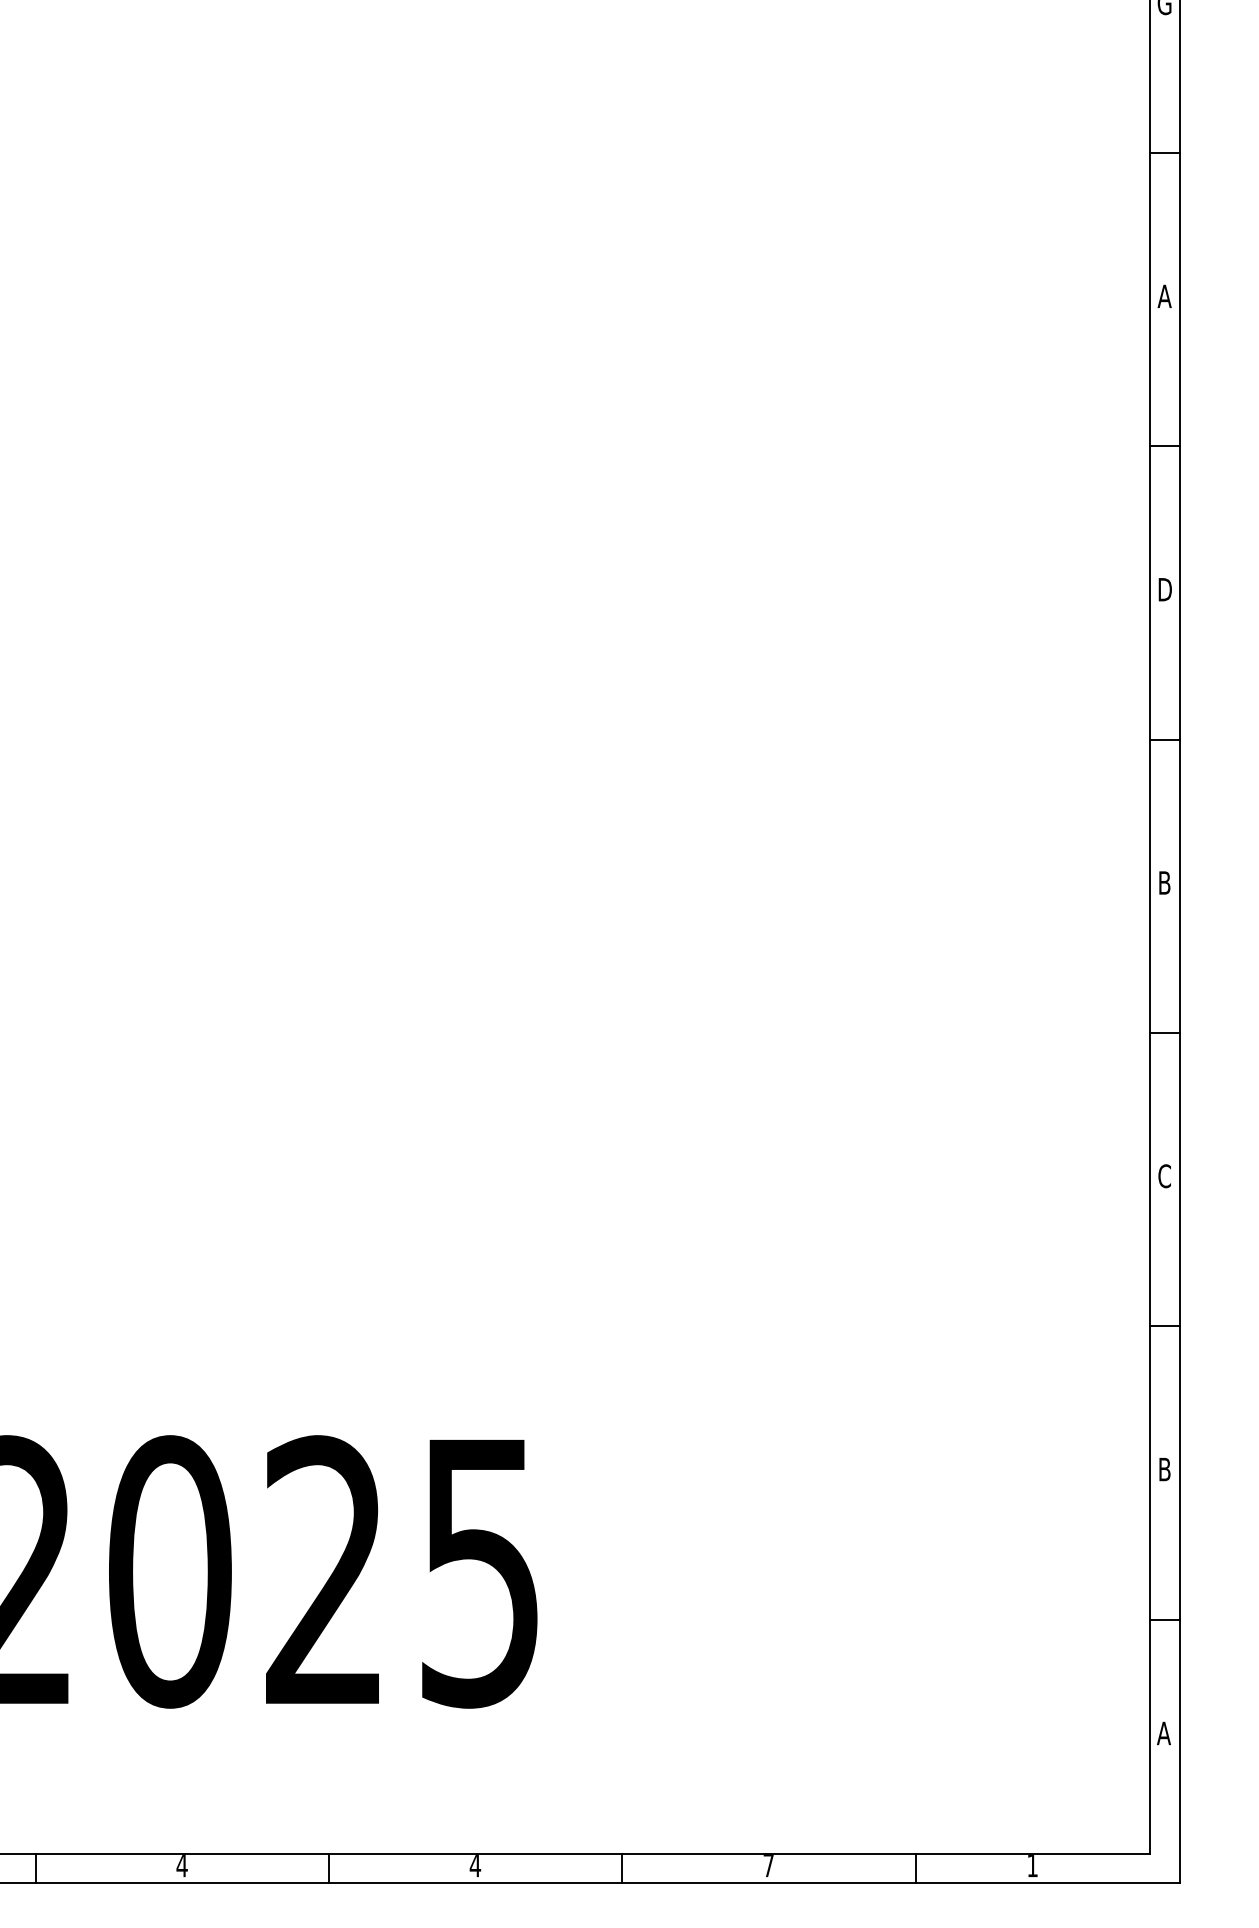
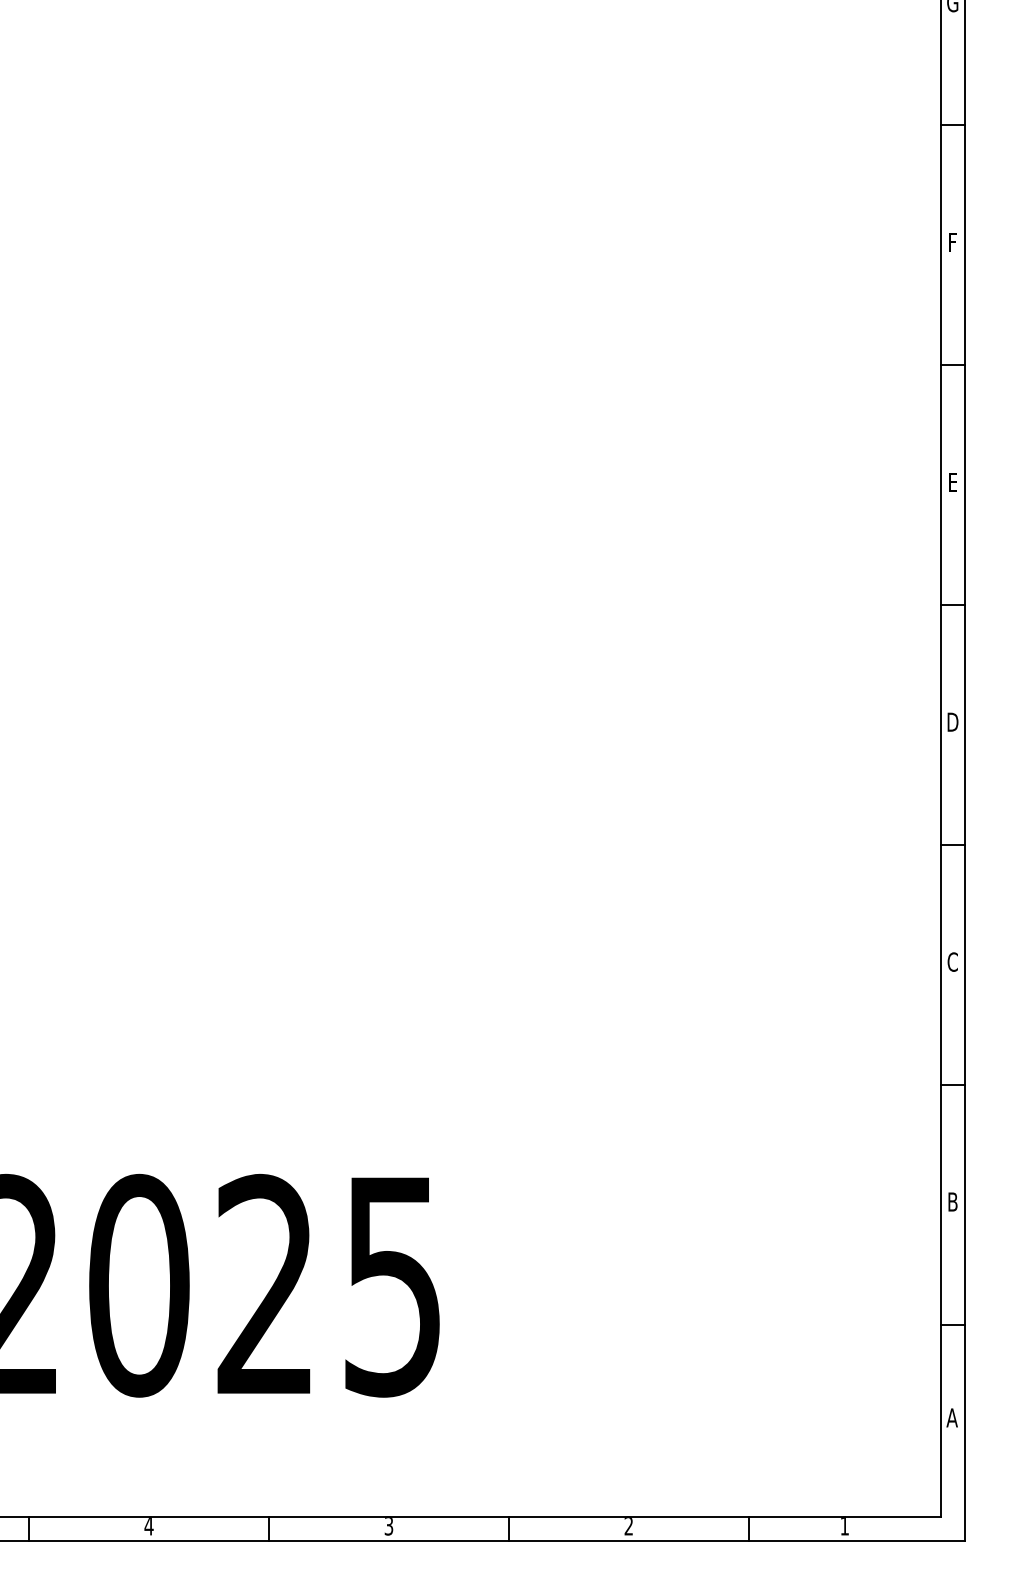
text: (1164, 296) -> (952, 242), A -> F
text: (1164, 589) -> (952, 482), D -> E
text: (1164, 882) -> (952, 721), B -> D
text: (475, 1866) -> (389, 1526), 4 -> 3
text: (768, 1866) -> (628, 1526), 7 -> 2

